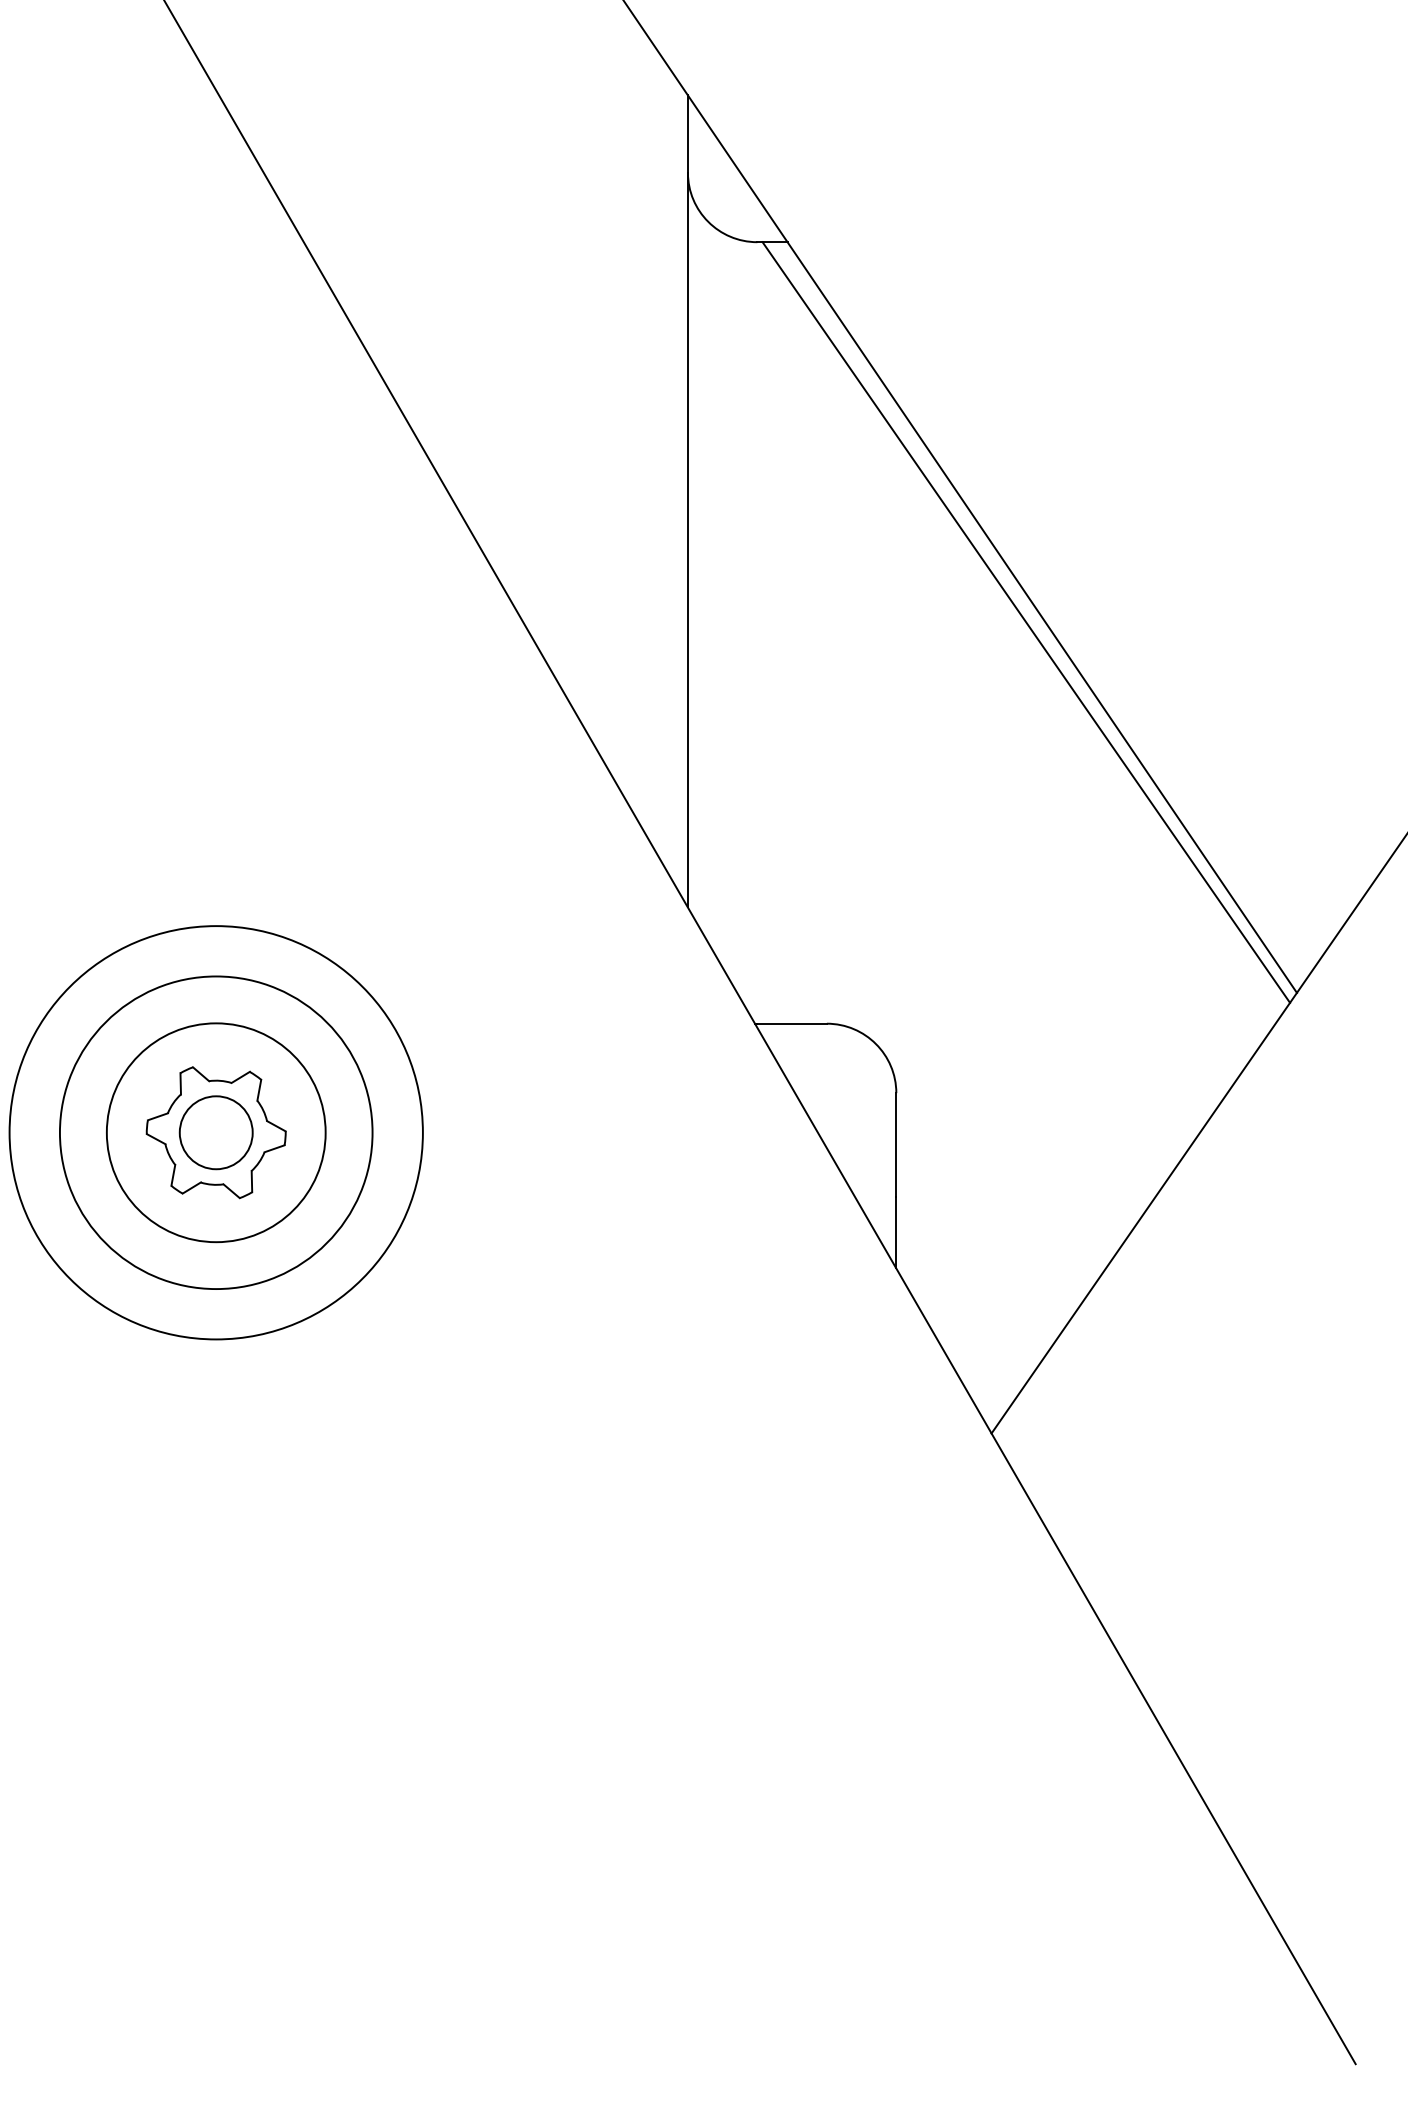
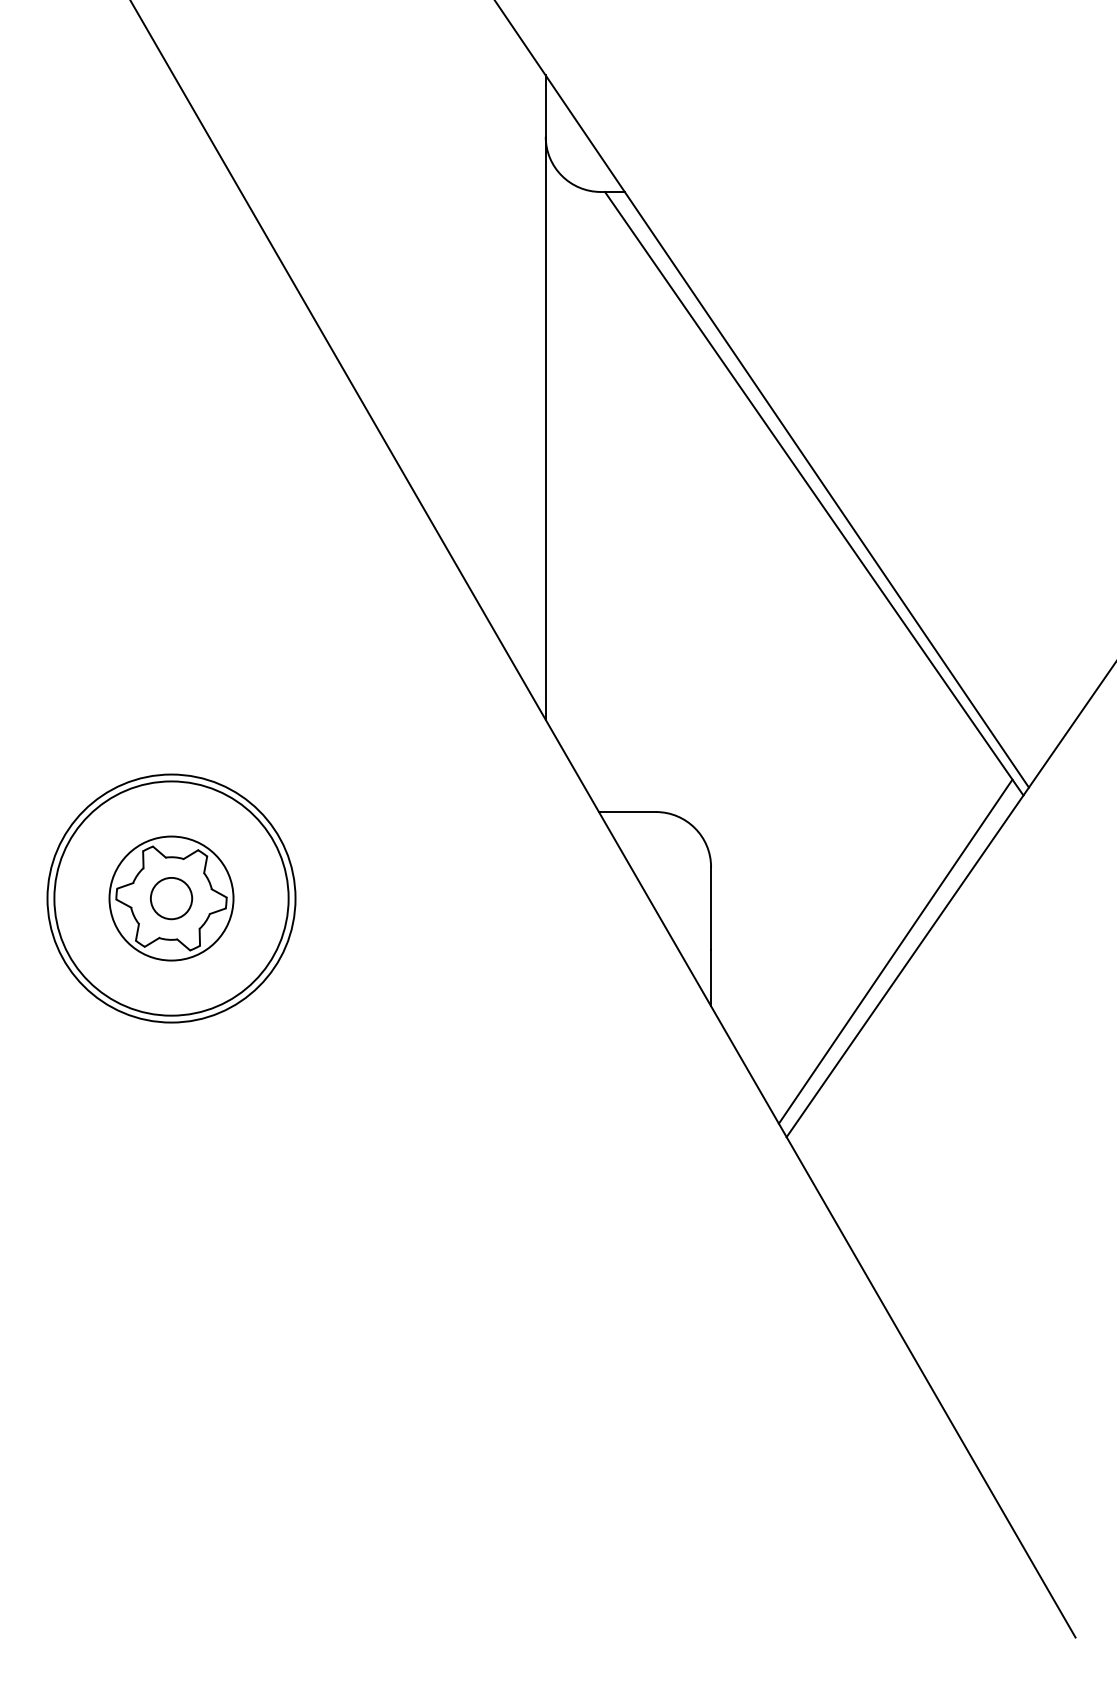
circle: (215, 1132) -> (170, 898), size x0.71
circle: (216, 1132) -> (171, 898), size x0.71
circle: (216, 1132) -> (171, 898), size x0.71
line: (1128, 1199) -> (895, 951), added

